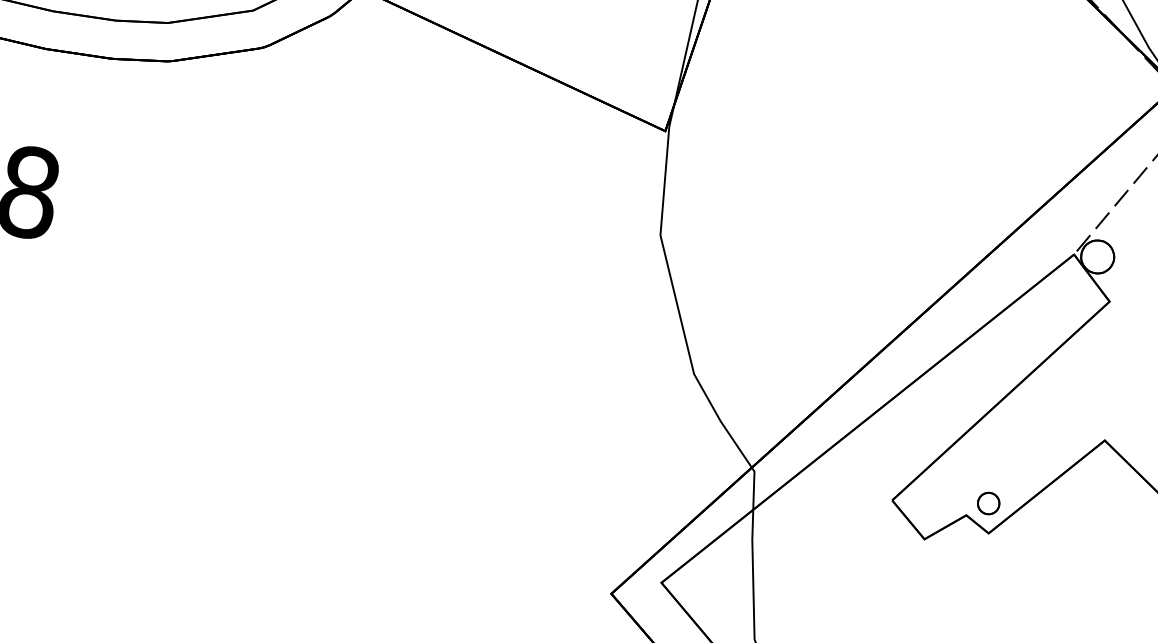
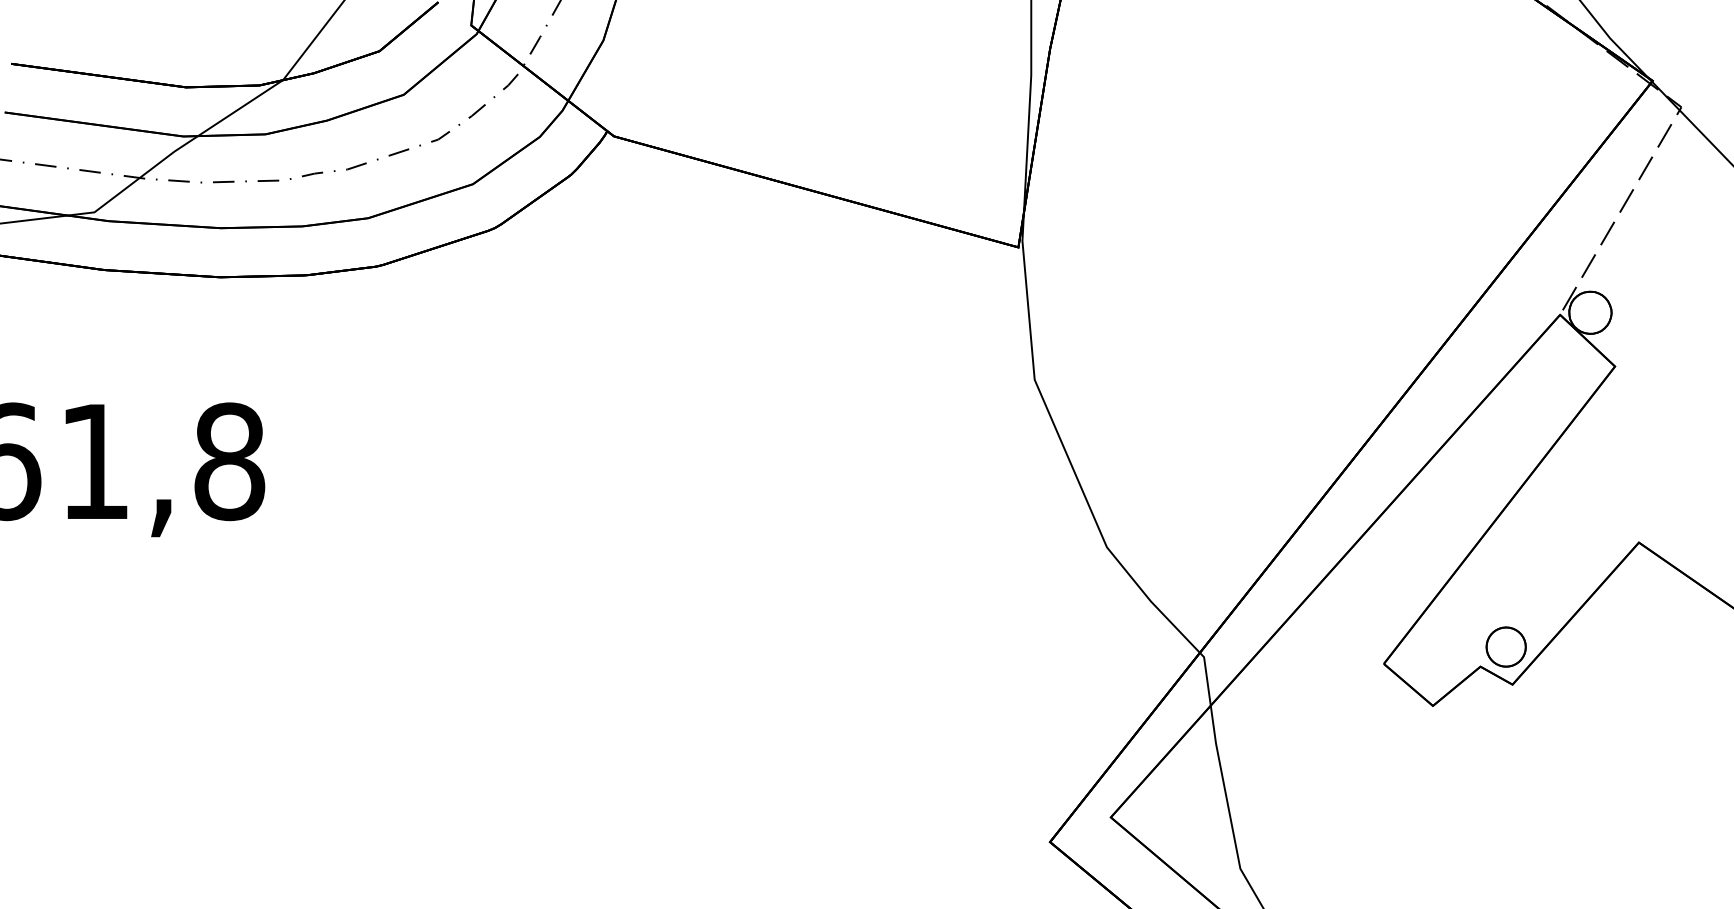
part: (988, 503) -> (1505, 646), size x1.43

